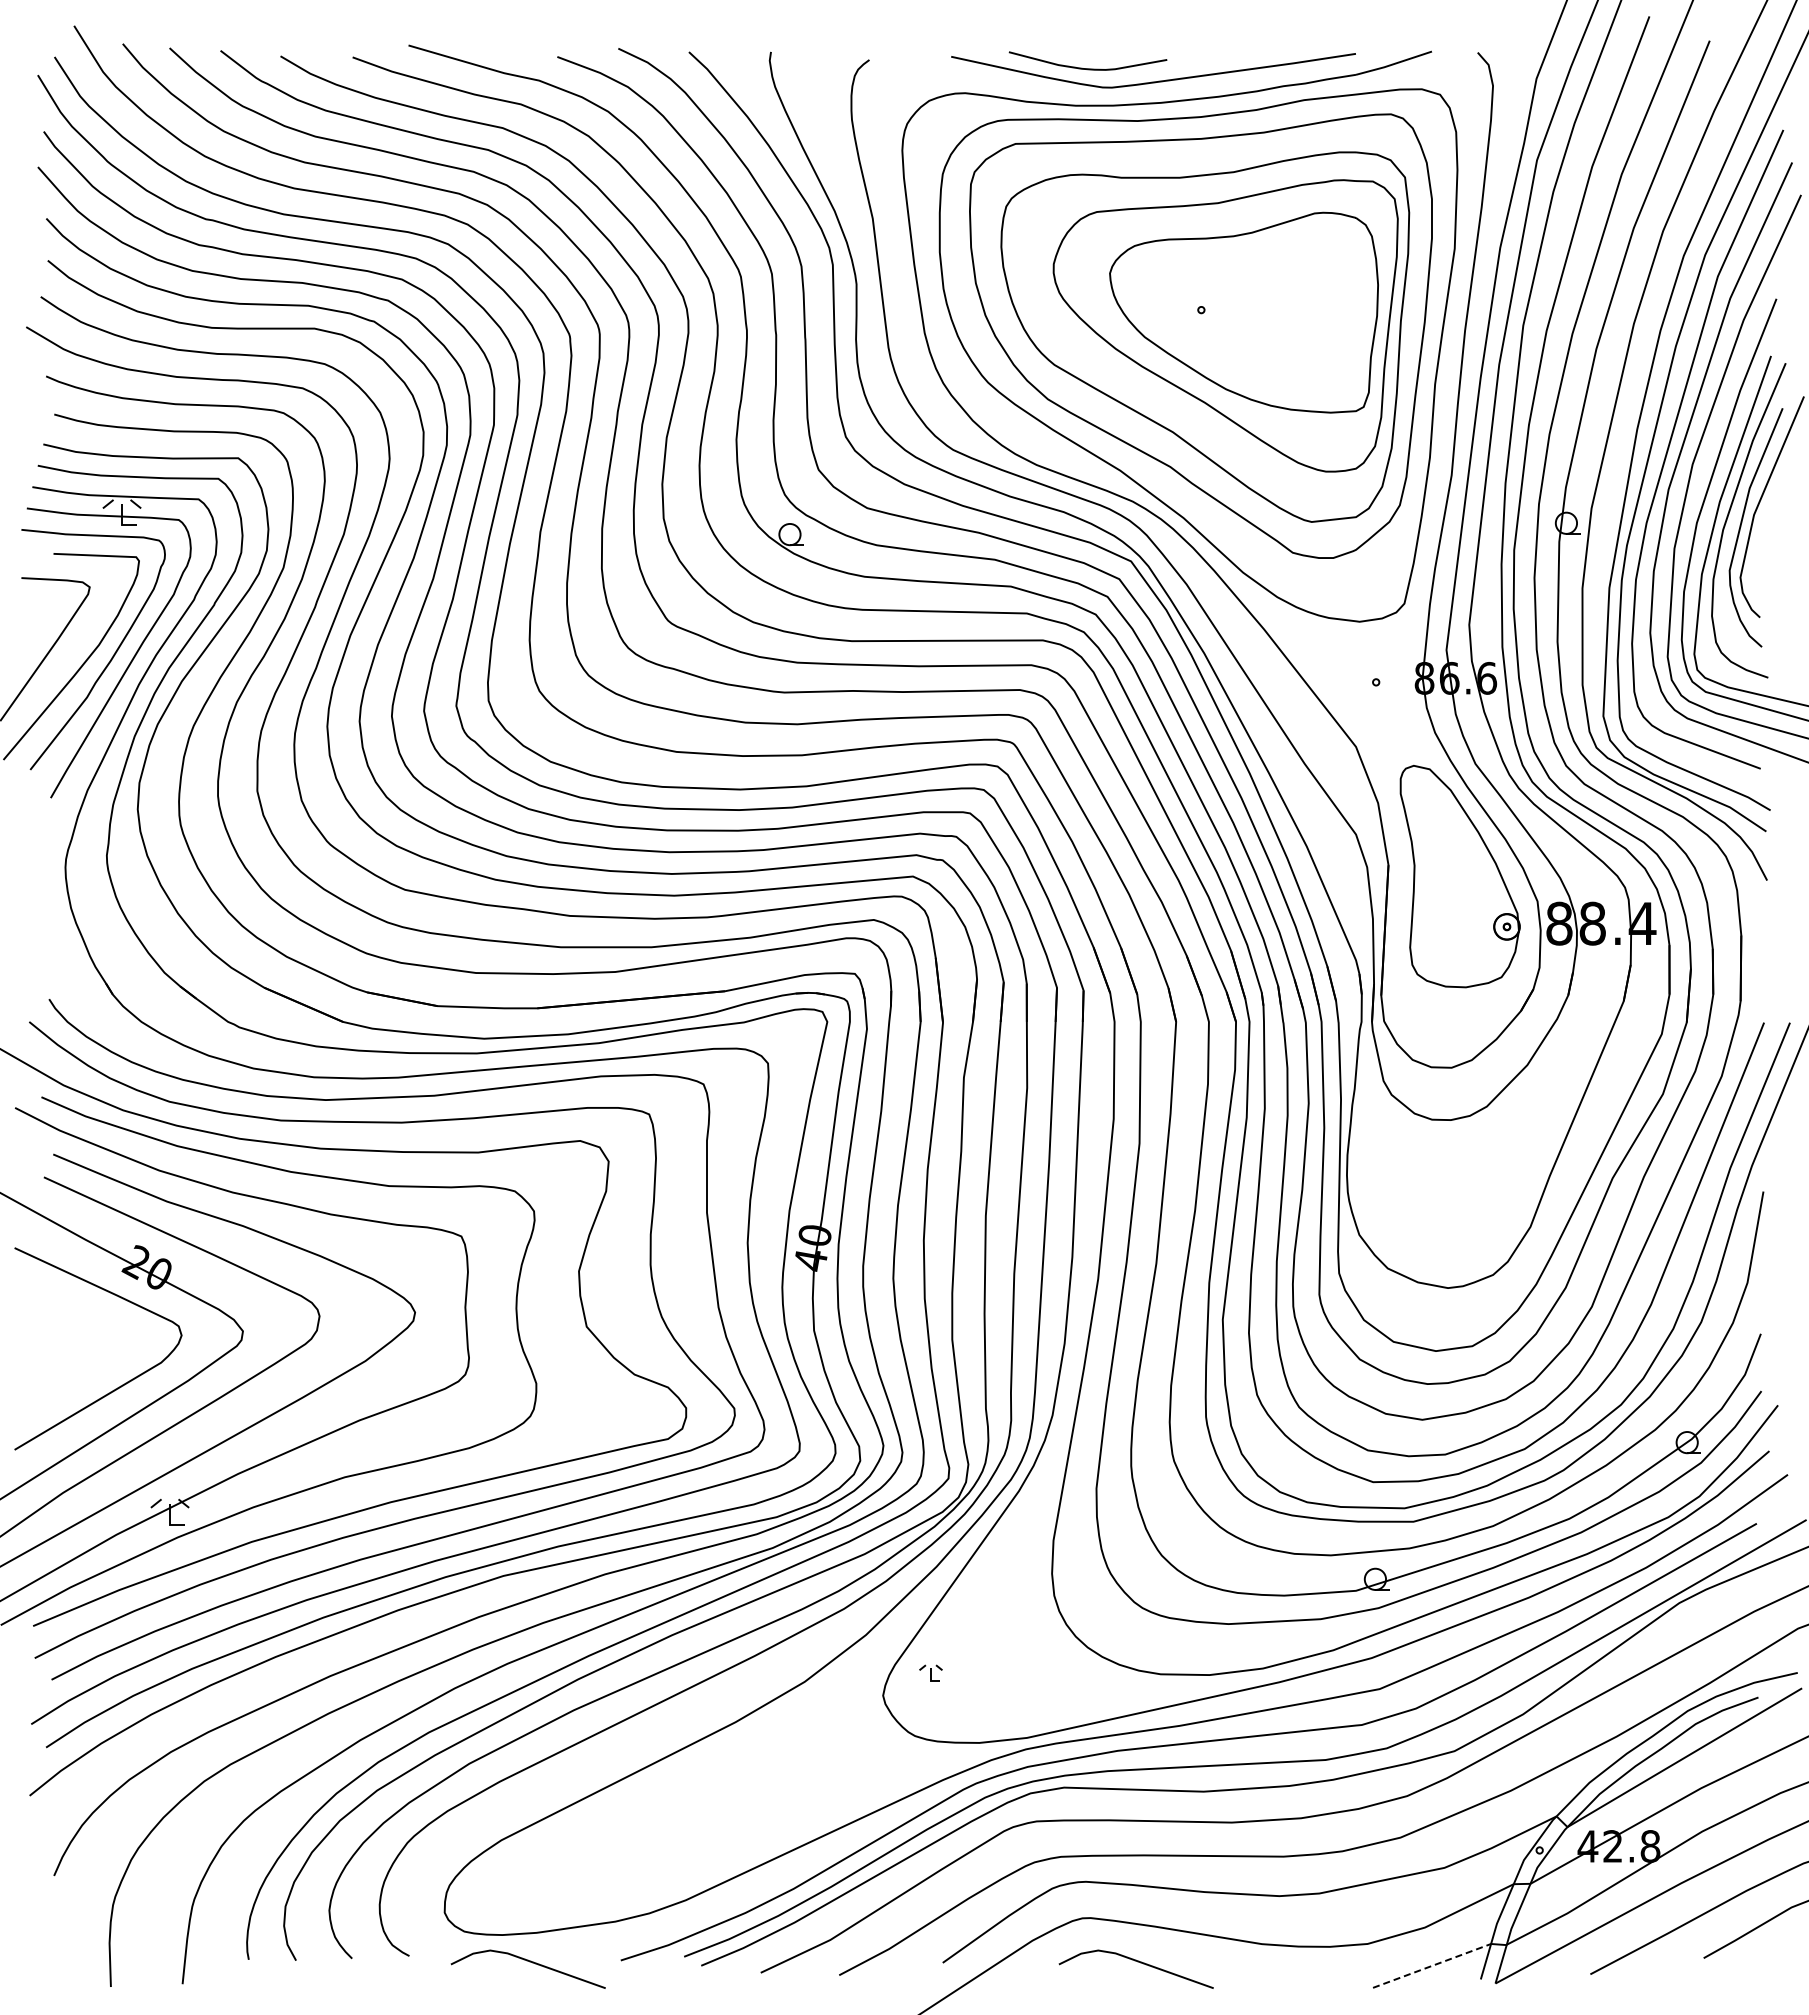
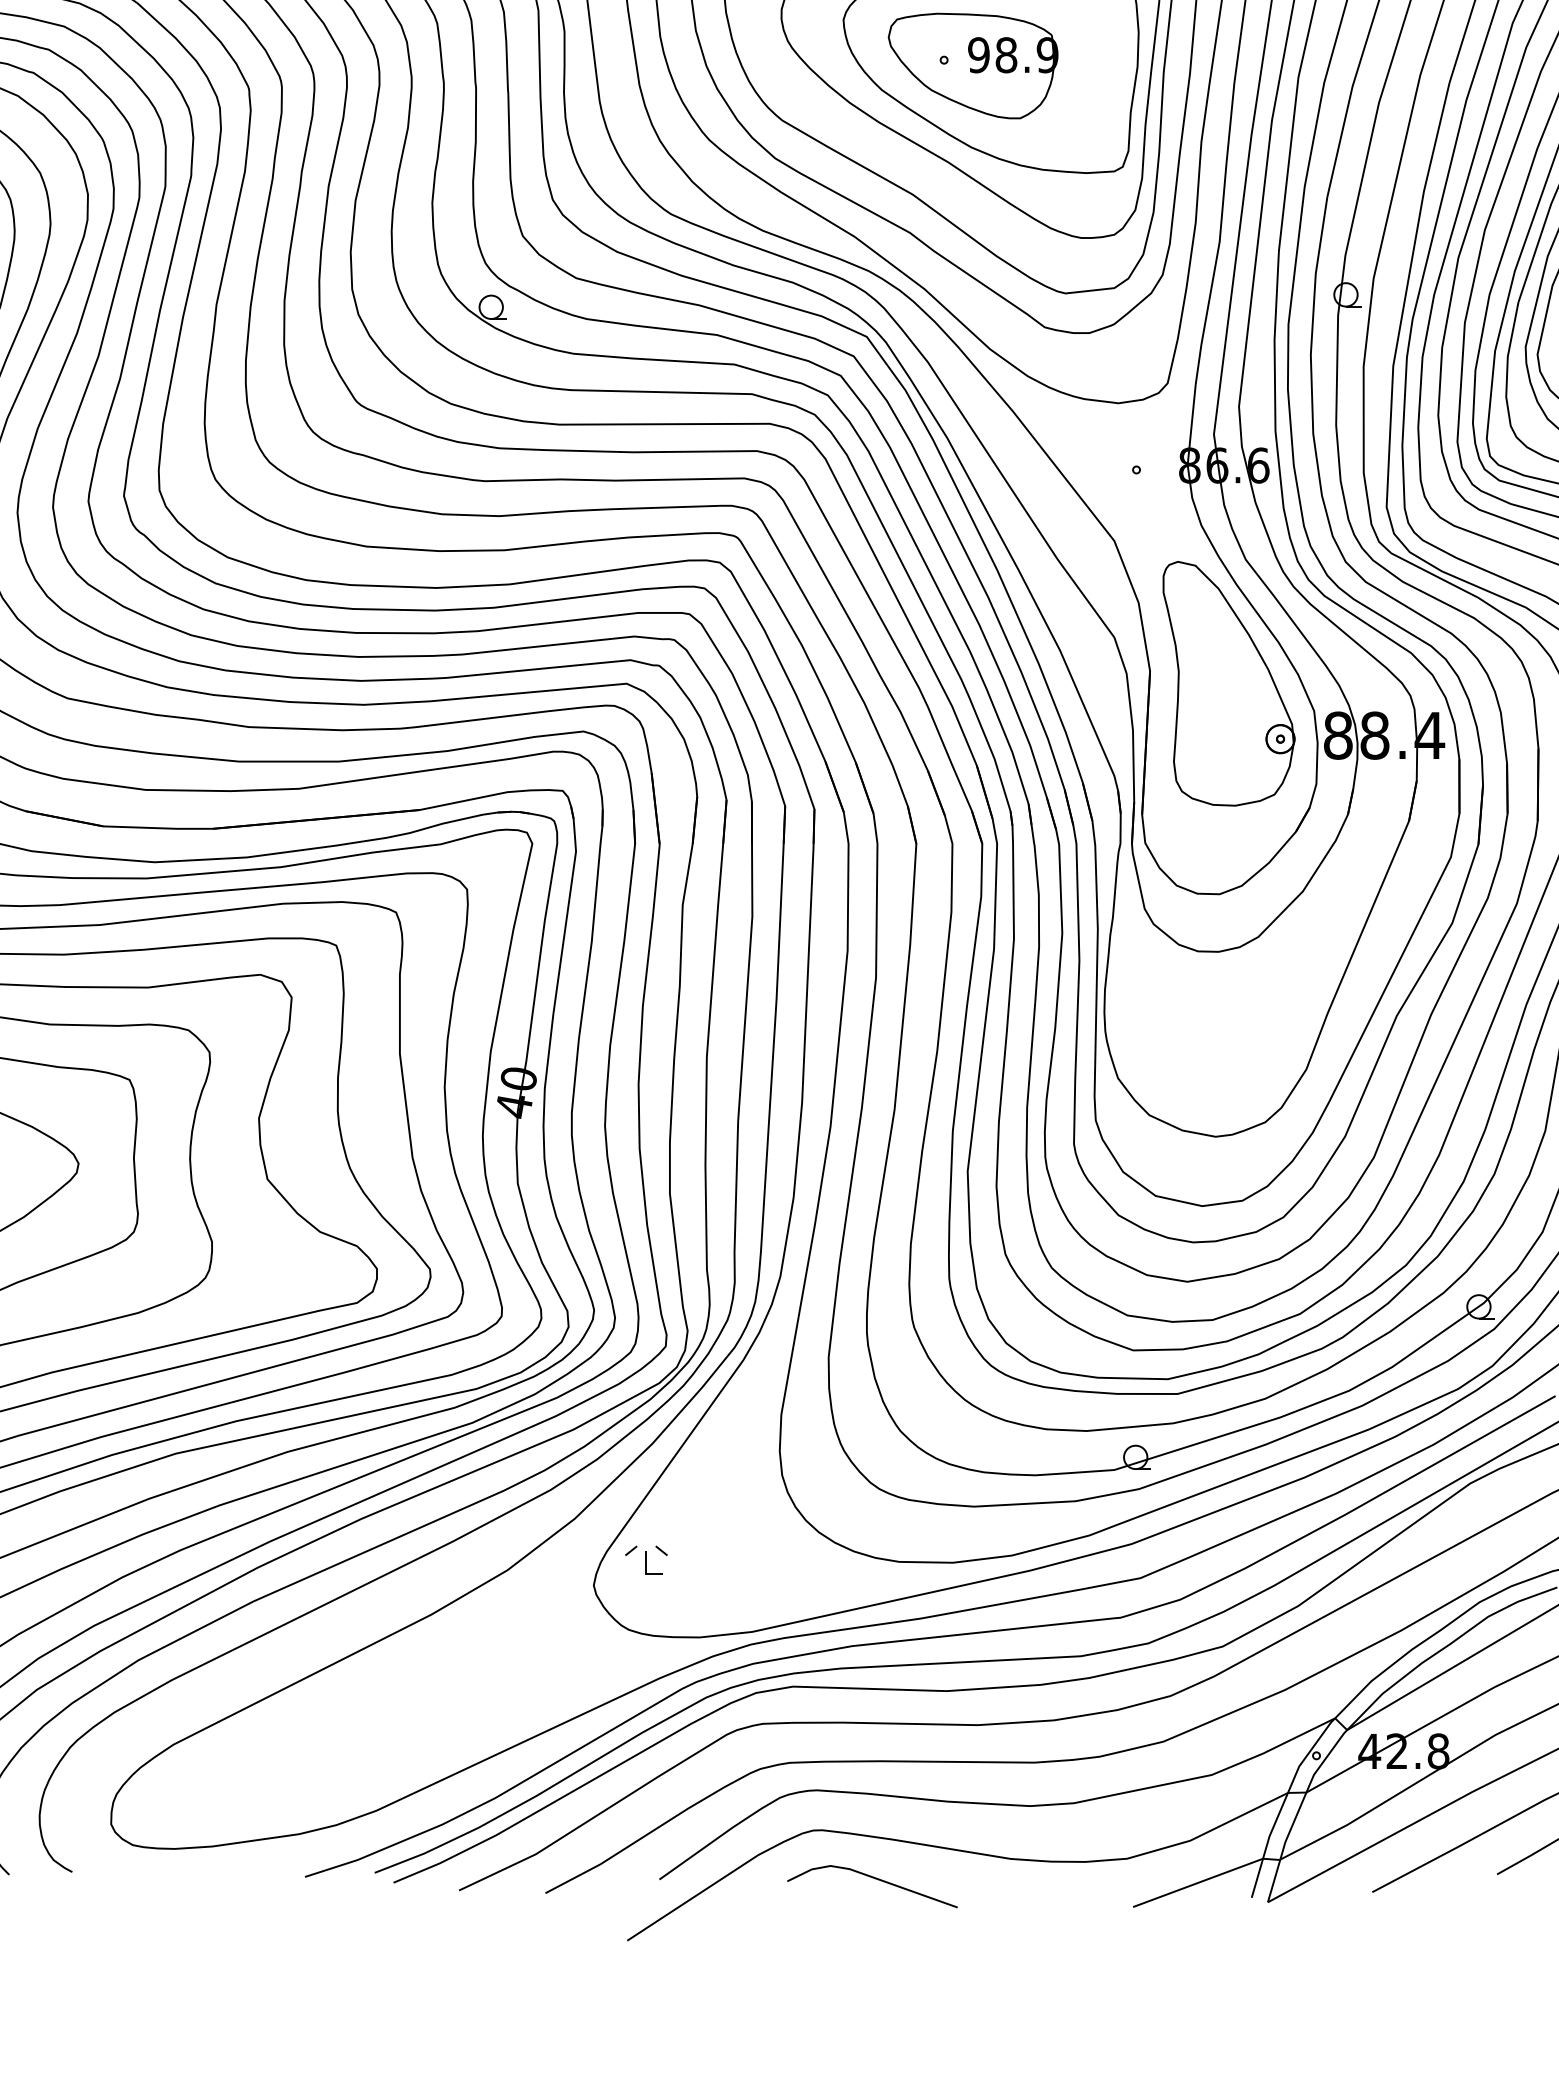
part: (1227, 315) -> (972, 66), added
part: (930, 1672) -> (645, 1559), size x1.67
line: (529, 1962) -> (204, 1879), removed
line: (1432, 1965) -> (1198, 1882), dashed -> solid

